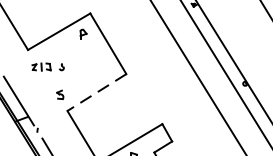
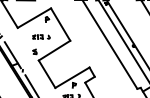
part: (48, 66) -> (41, 36), moved
line: (96, 92) -> (54, 50), dashed -> solid

